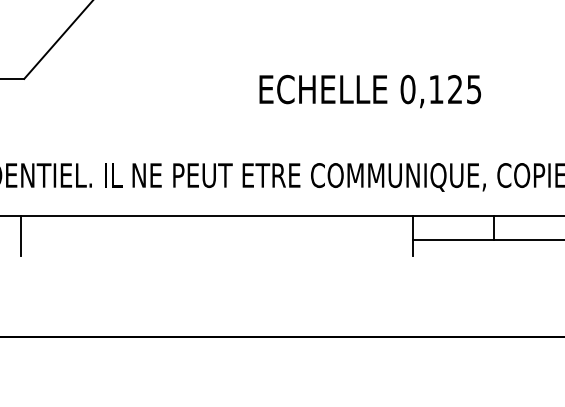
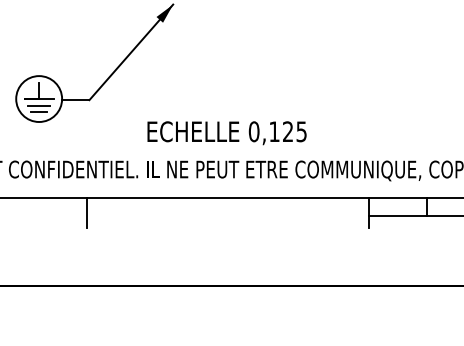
text: (369, 91) -> (226, 133), moved

